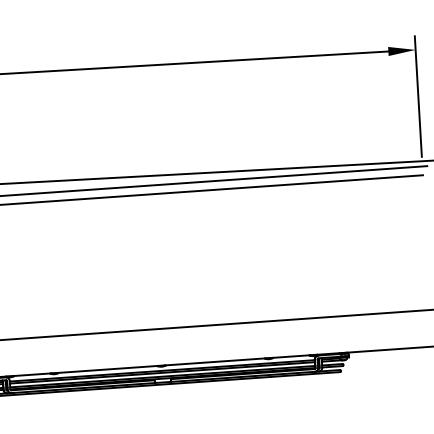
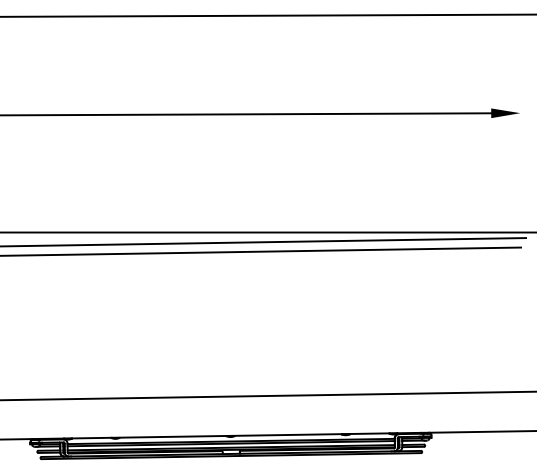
line: (418, 95) -> (520, 162), removed

